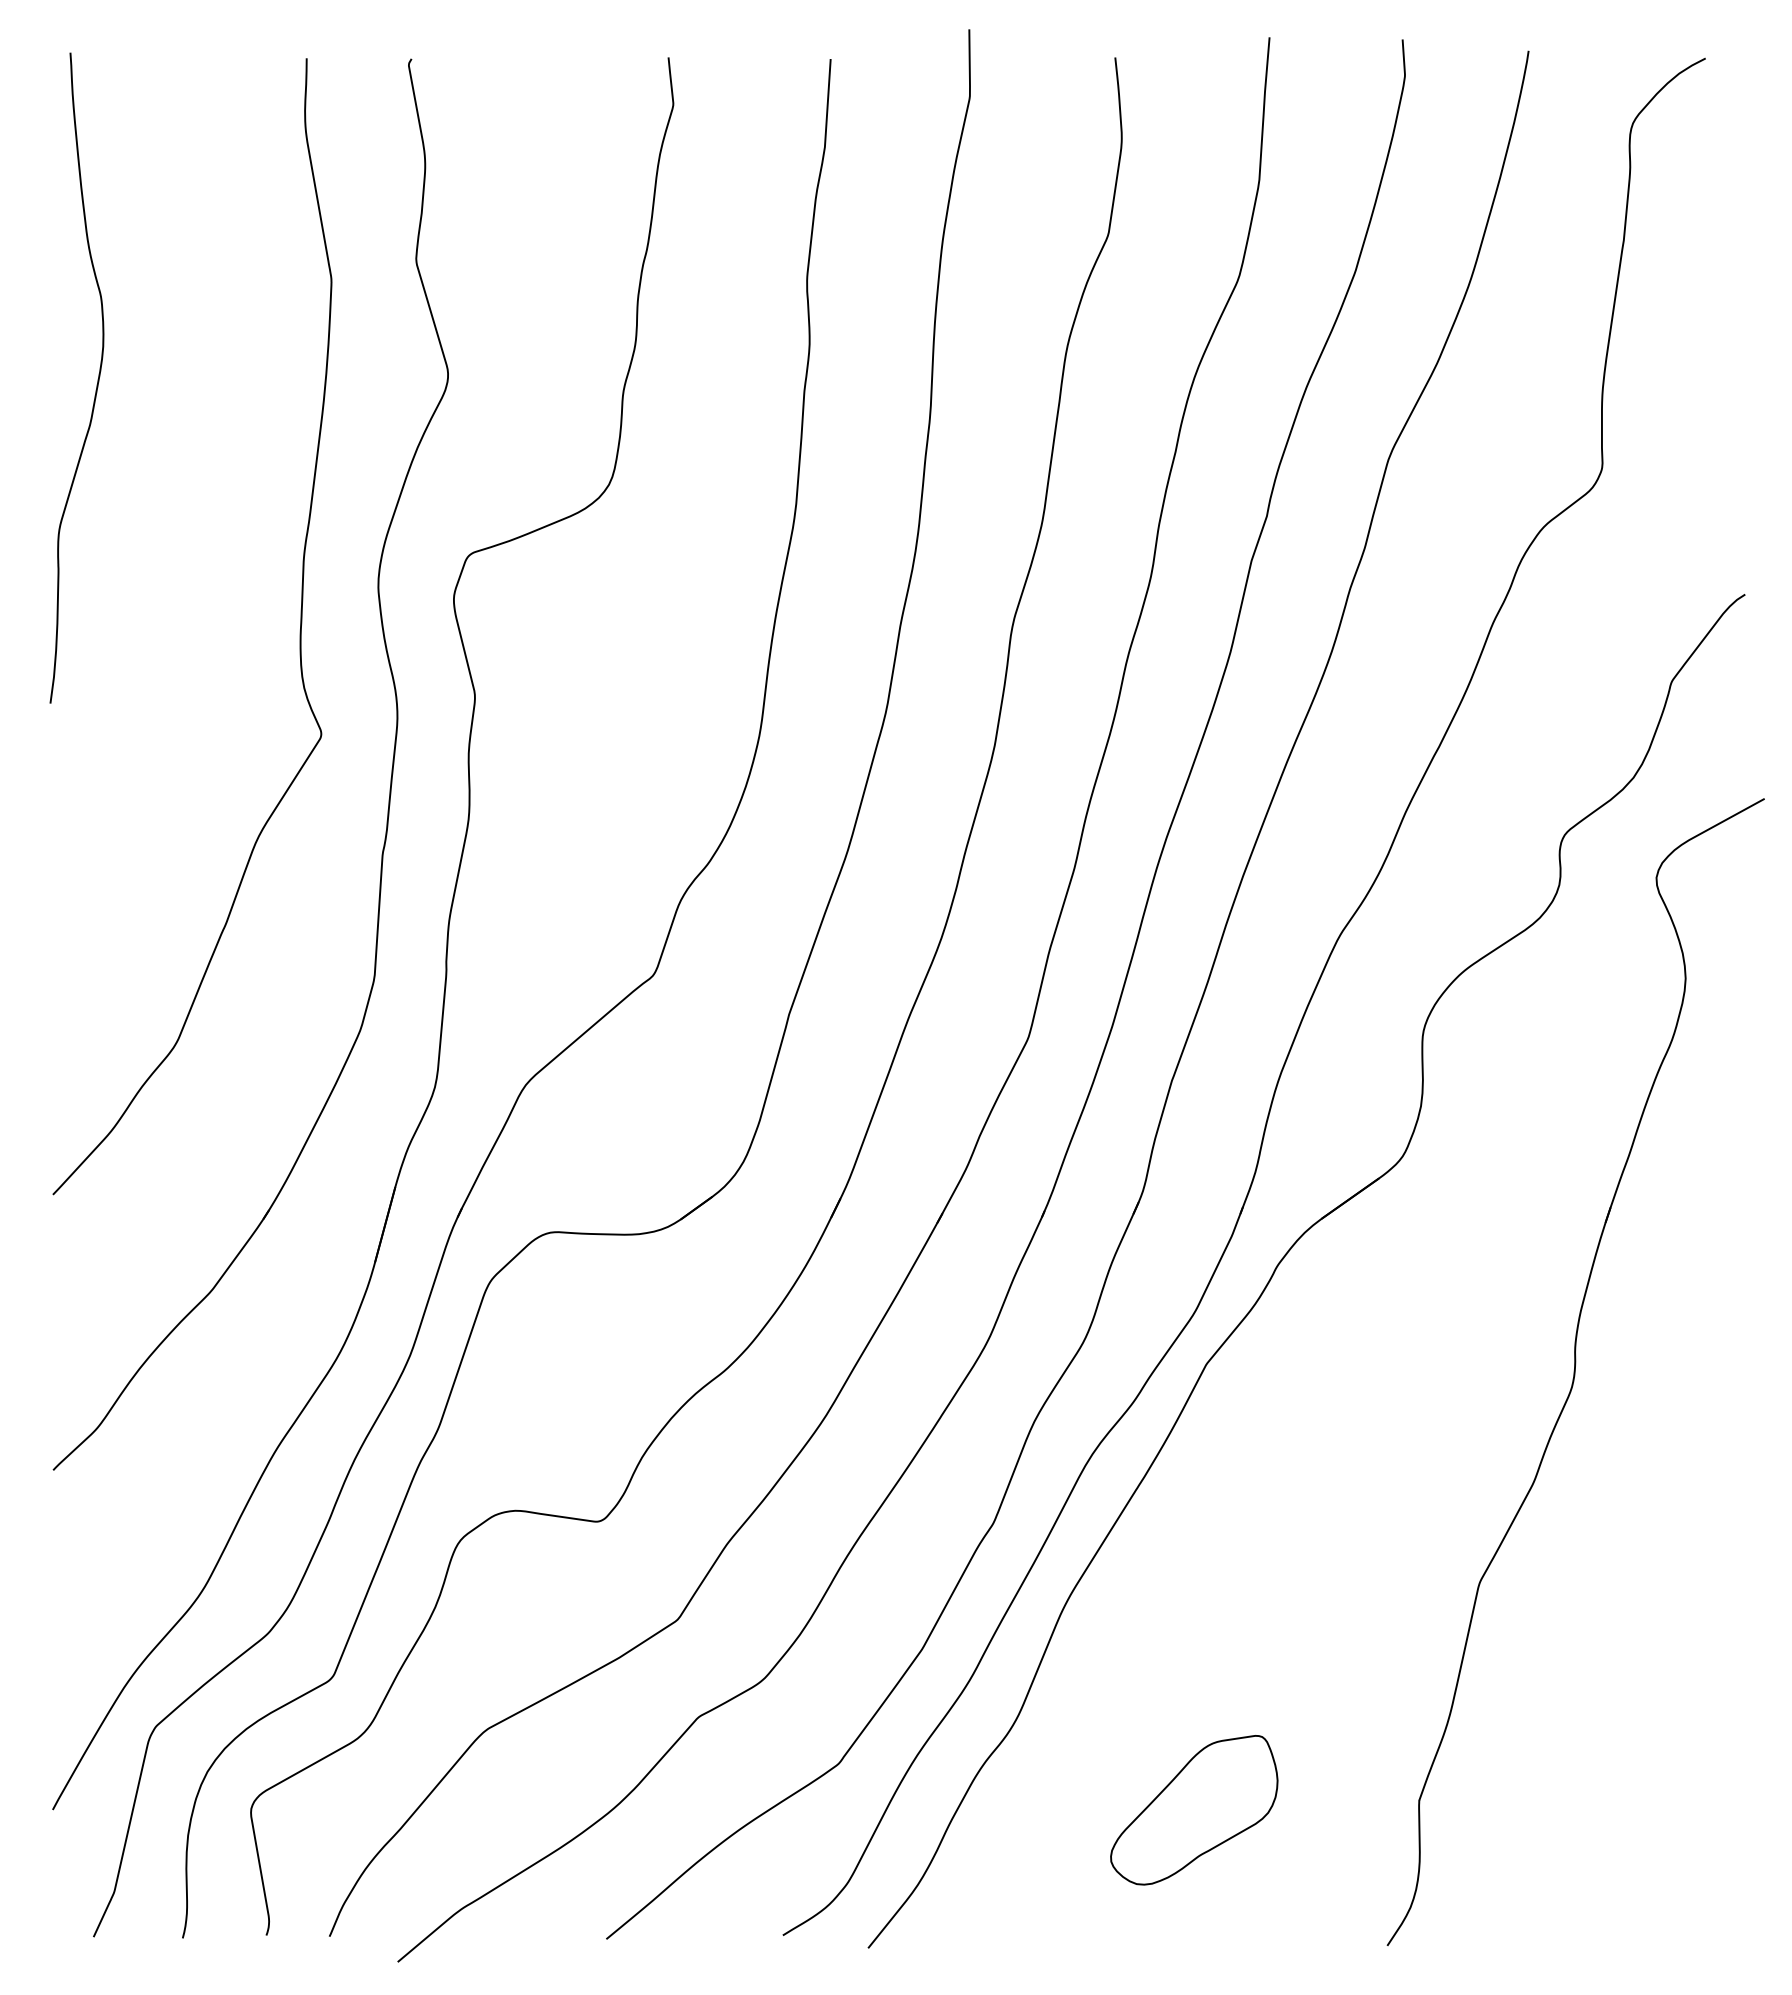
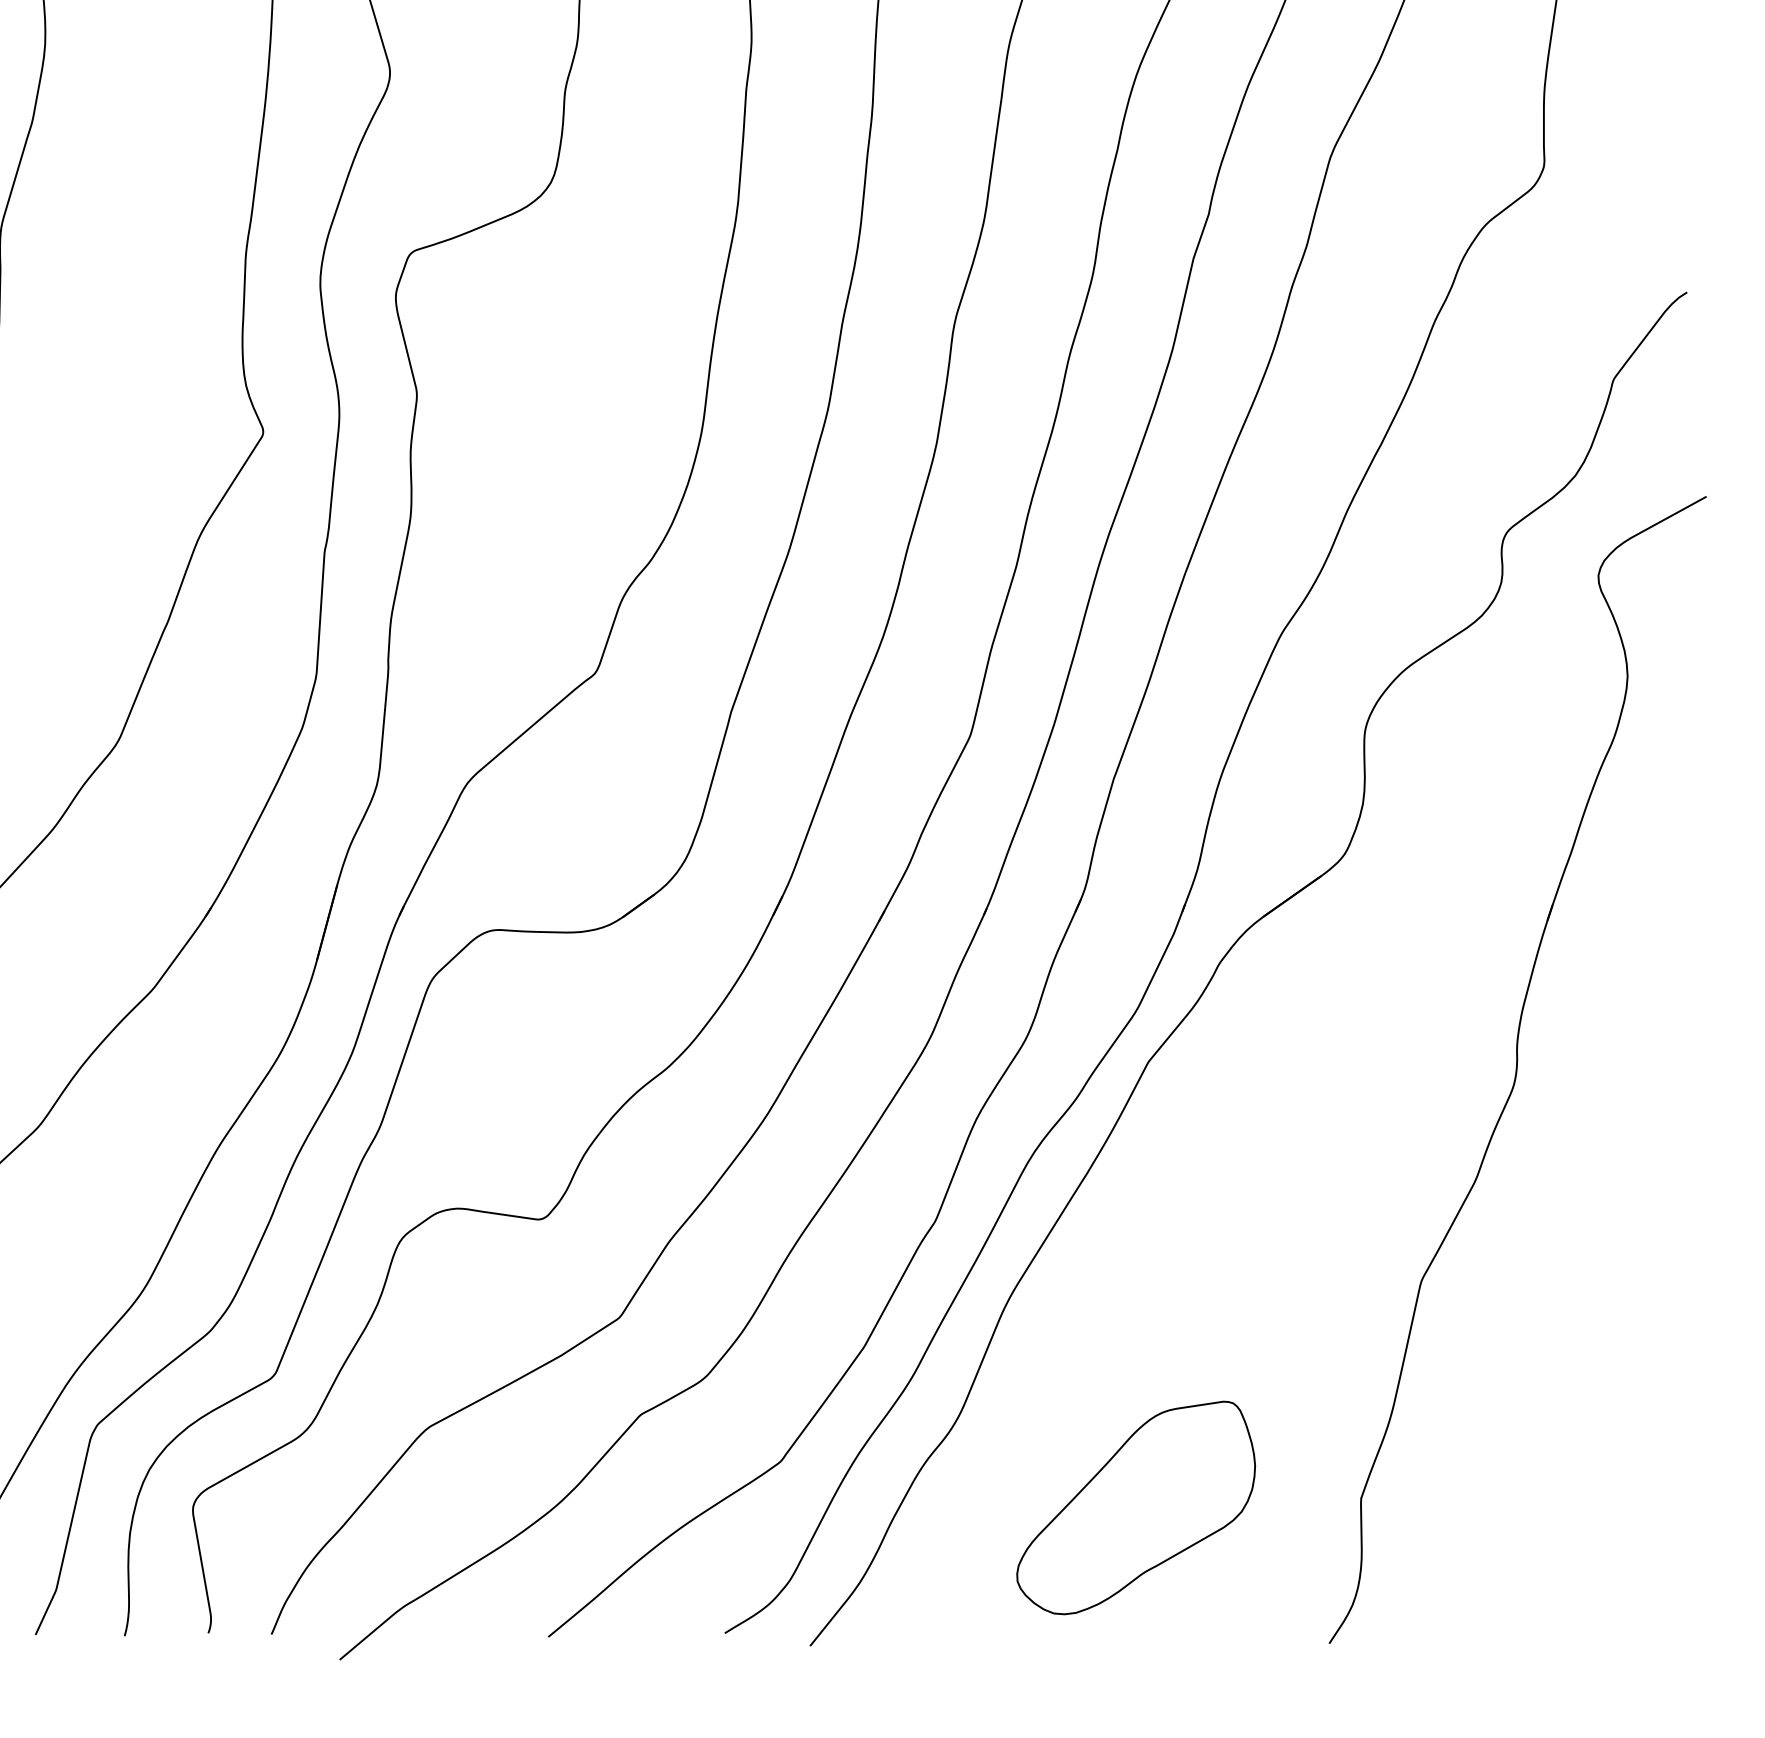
part: (1194, 1810) -> (1136, 1508), size x1.43

